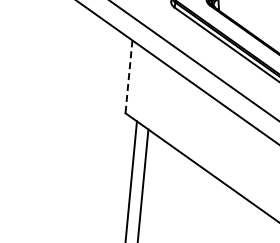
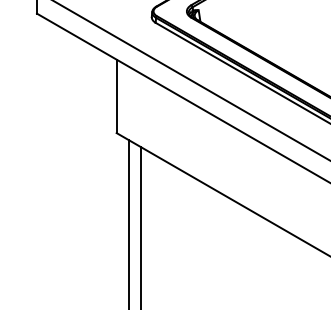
line: (128, 76) -> (116, 96), dashed -> solid

